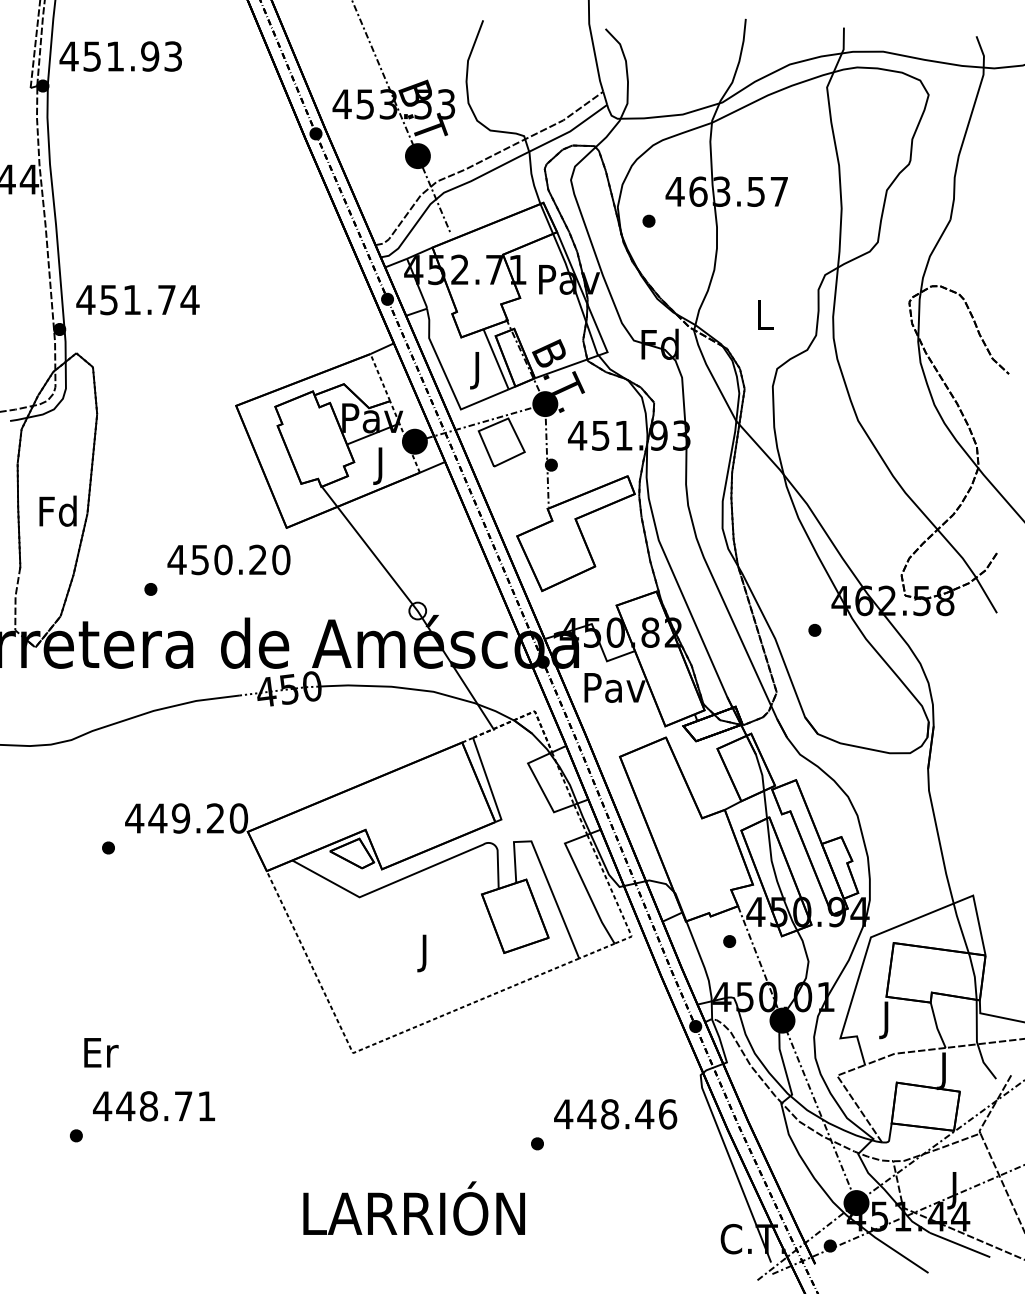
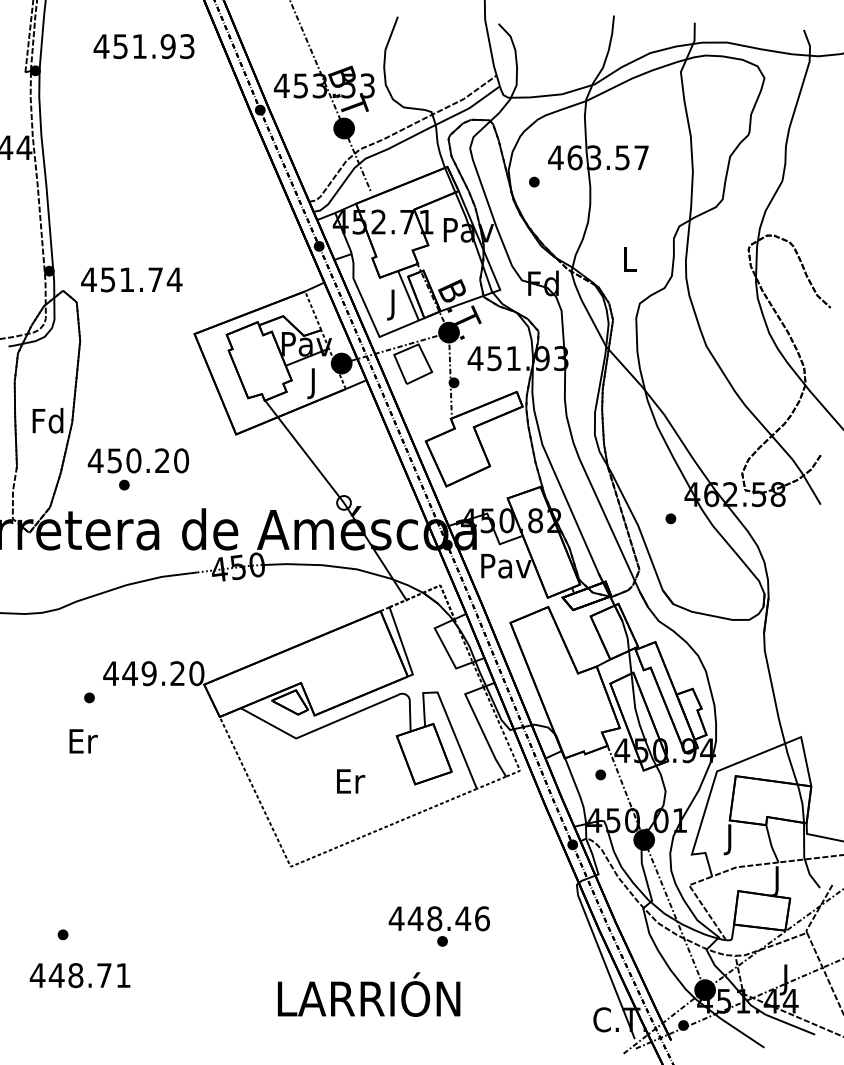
text: (120, 56) -> (143, 46), moved
text: (137, 300) -> (131, 280), moved
text: (228, 559) -> (138, 460), moved
text: (426, 953) -> (351, 784), J -> Er
text: (101, 1052) -> (83, 741), moved
text: (153, 1106) -> (79, 975), moved
text: (615, 1114) -> (439, 918), moved
text: (413, 1208) -> (368, 994), moved

